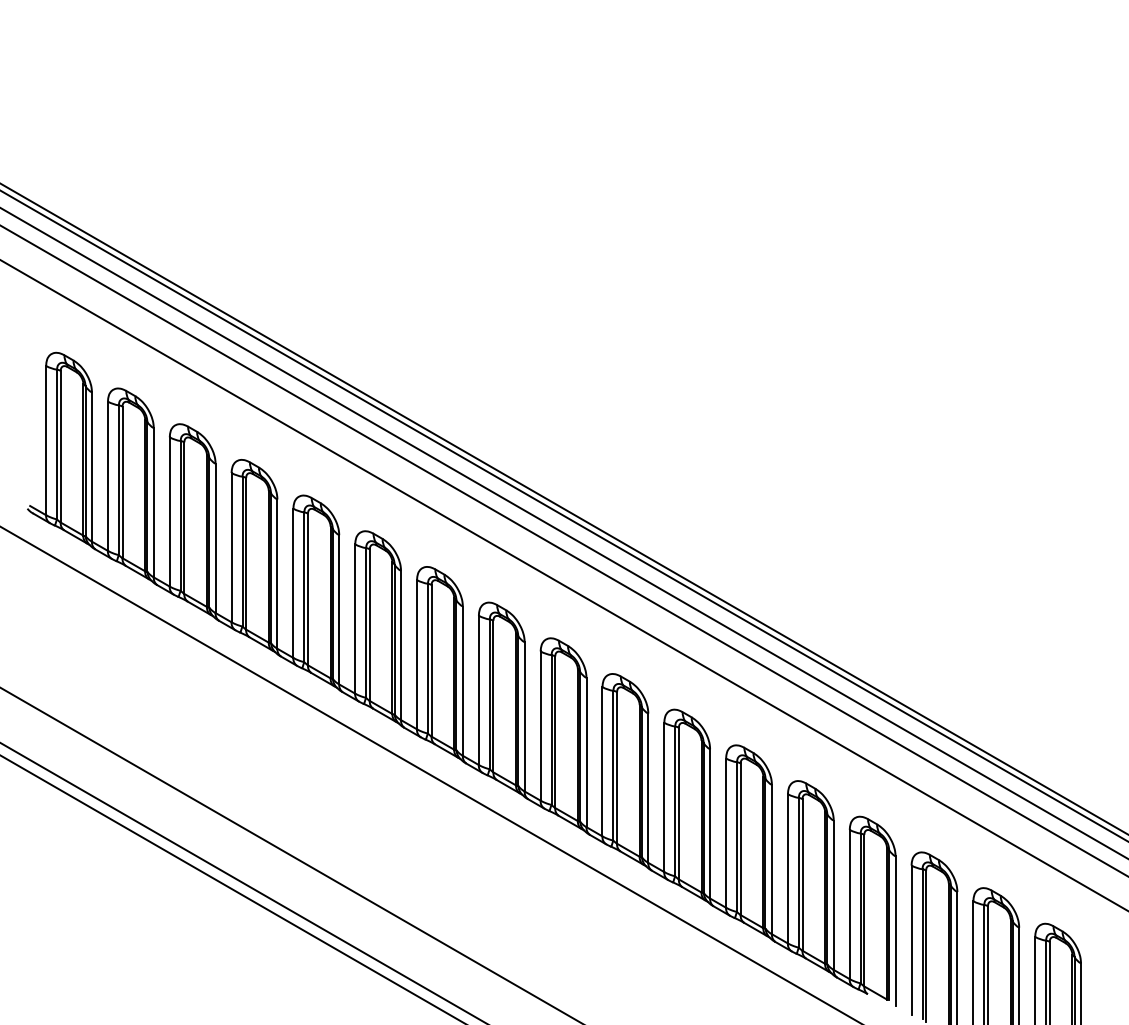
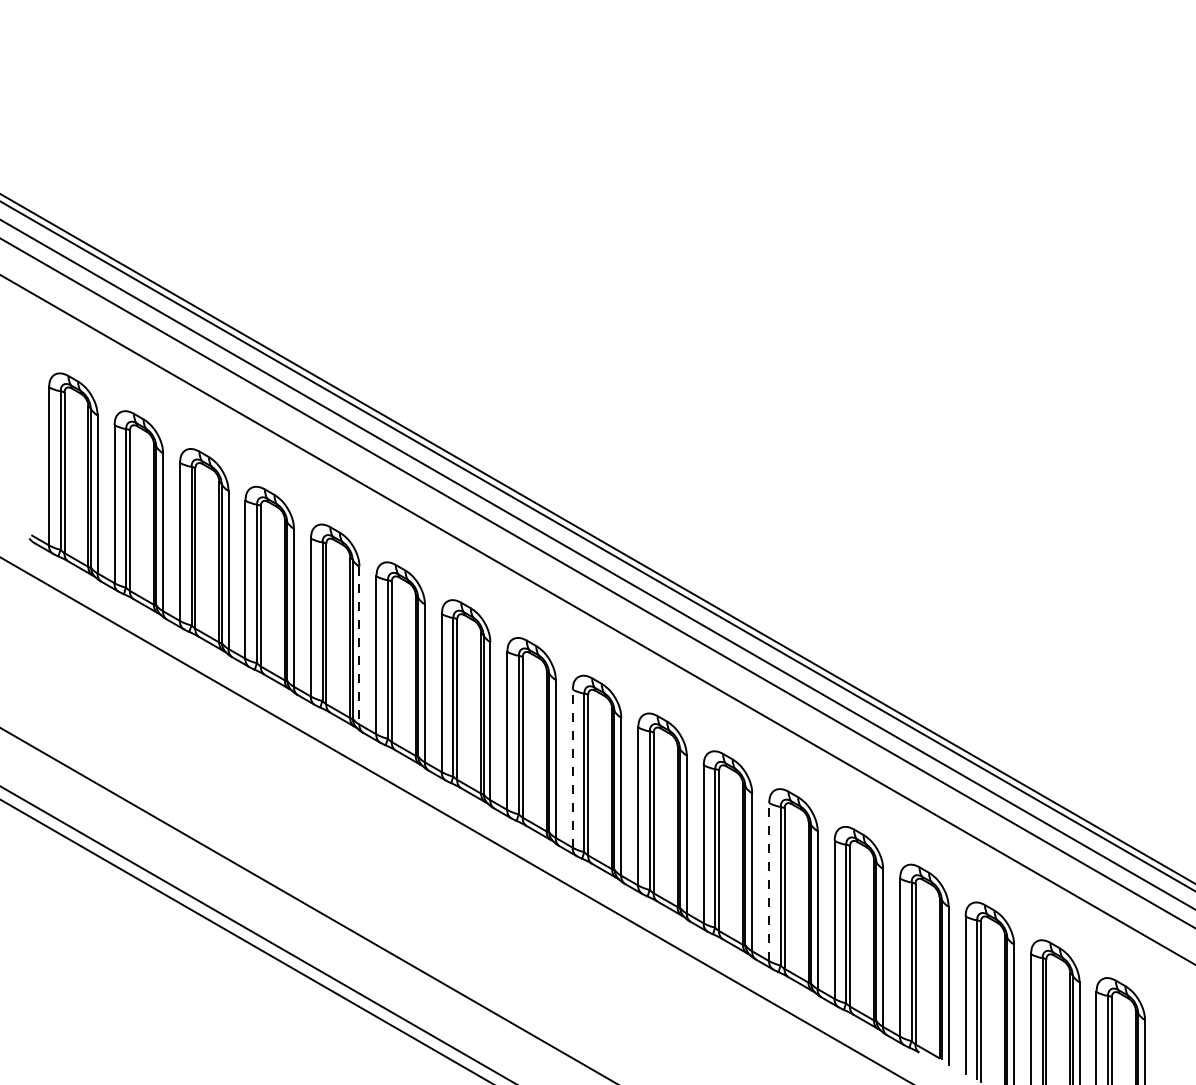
line: (339, 610) -> (359, 646), solid -> dashed
line: (540, 725) -> (572, 768), solid -> dashed
line: (726, 832) -> (769, 881), solid -> dashed

